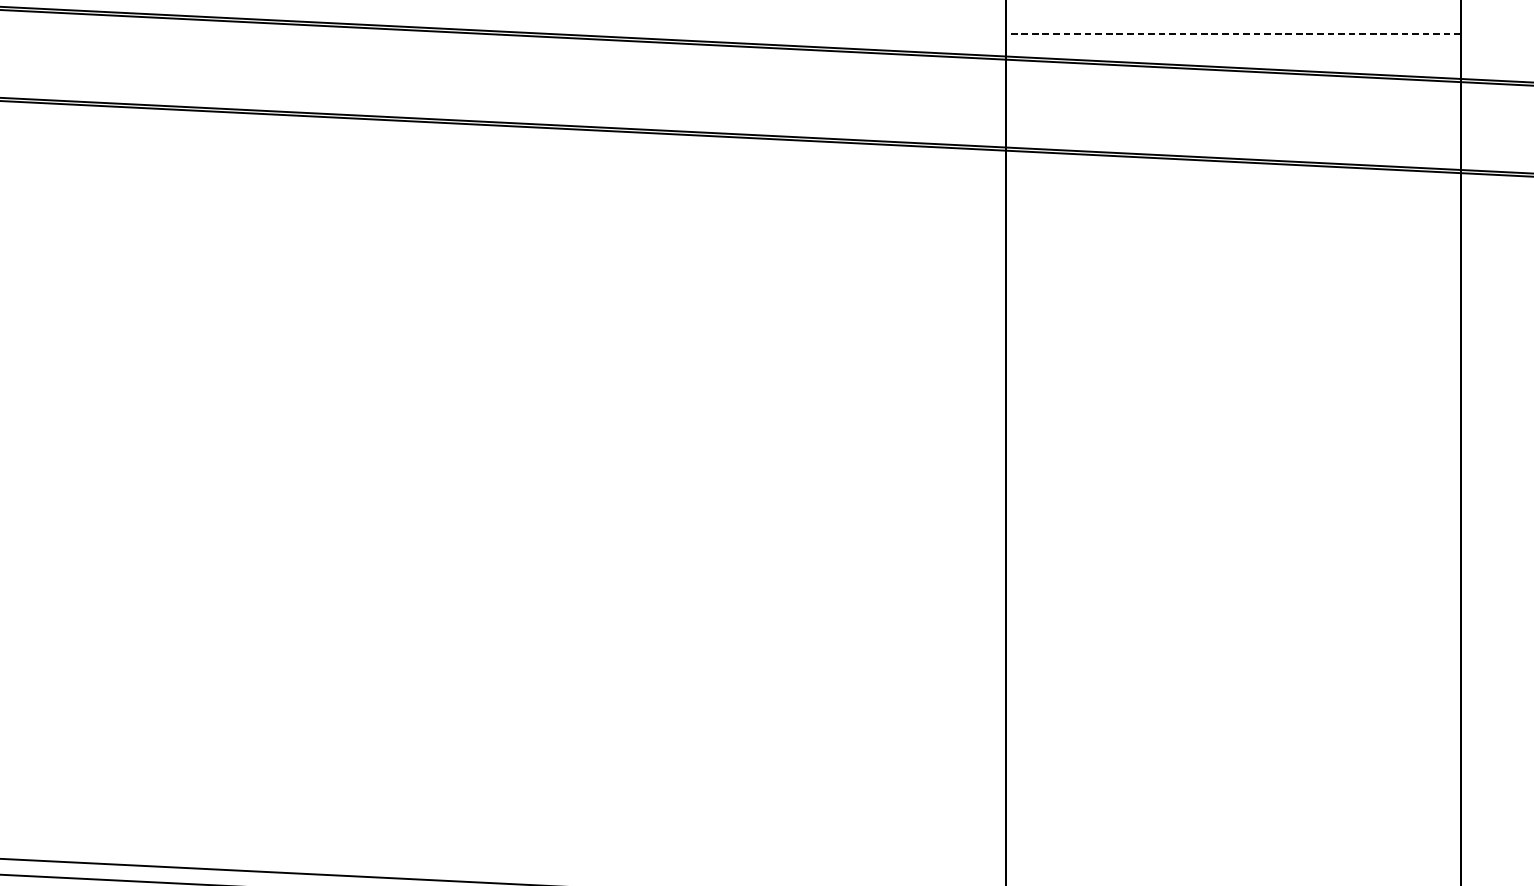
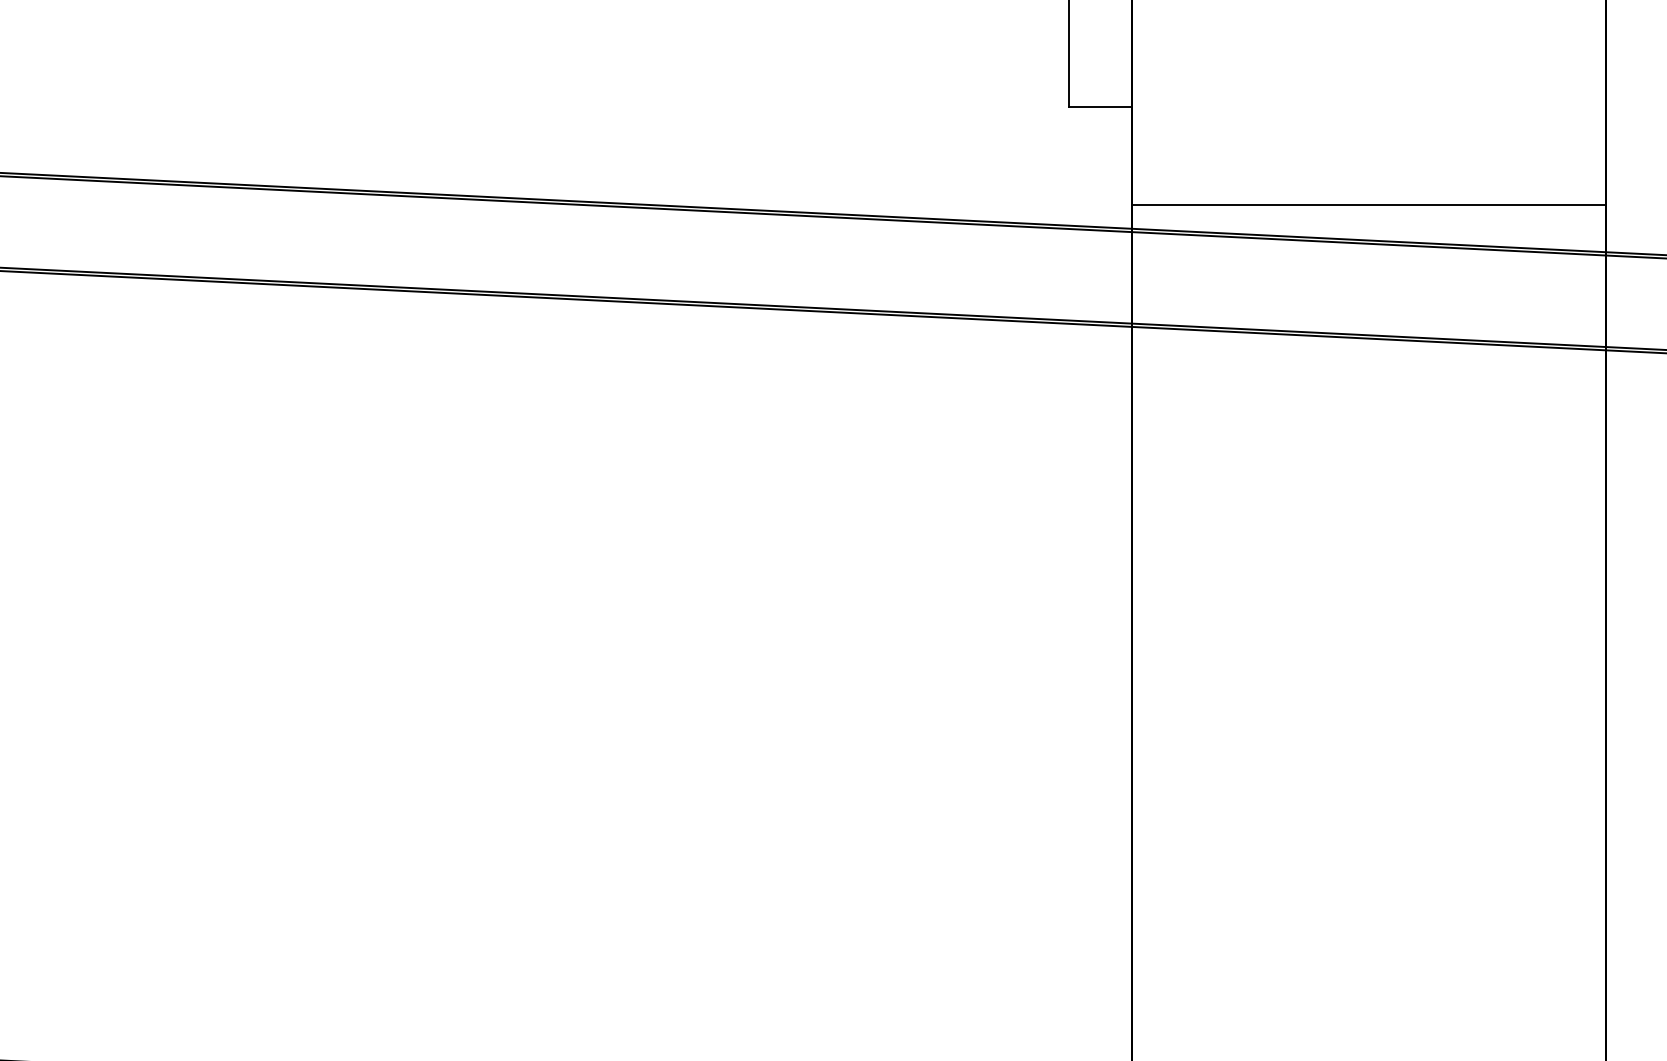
line: (1233, 34) -> (1368, 205), dashed -> solid

